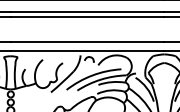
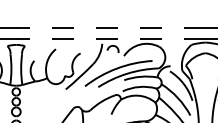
line: (87, 42) -> (110, 27), solid -> dashed
line: (87, 51) -> (110, 39), solid -> dashed

